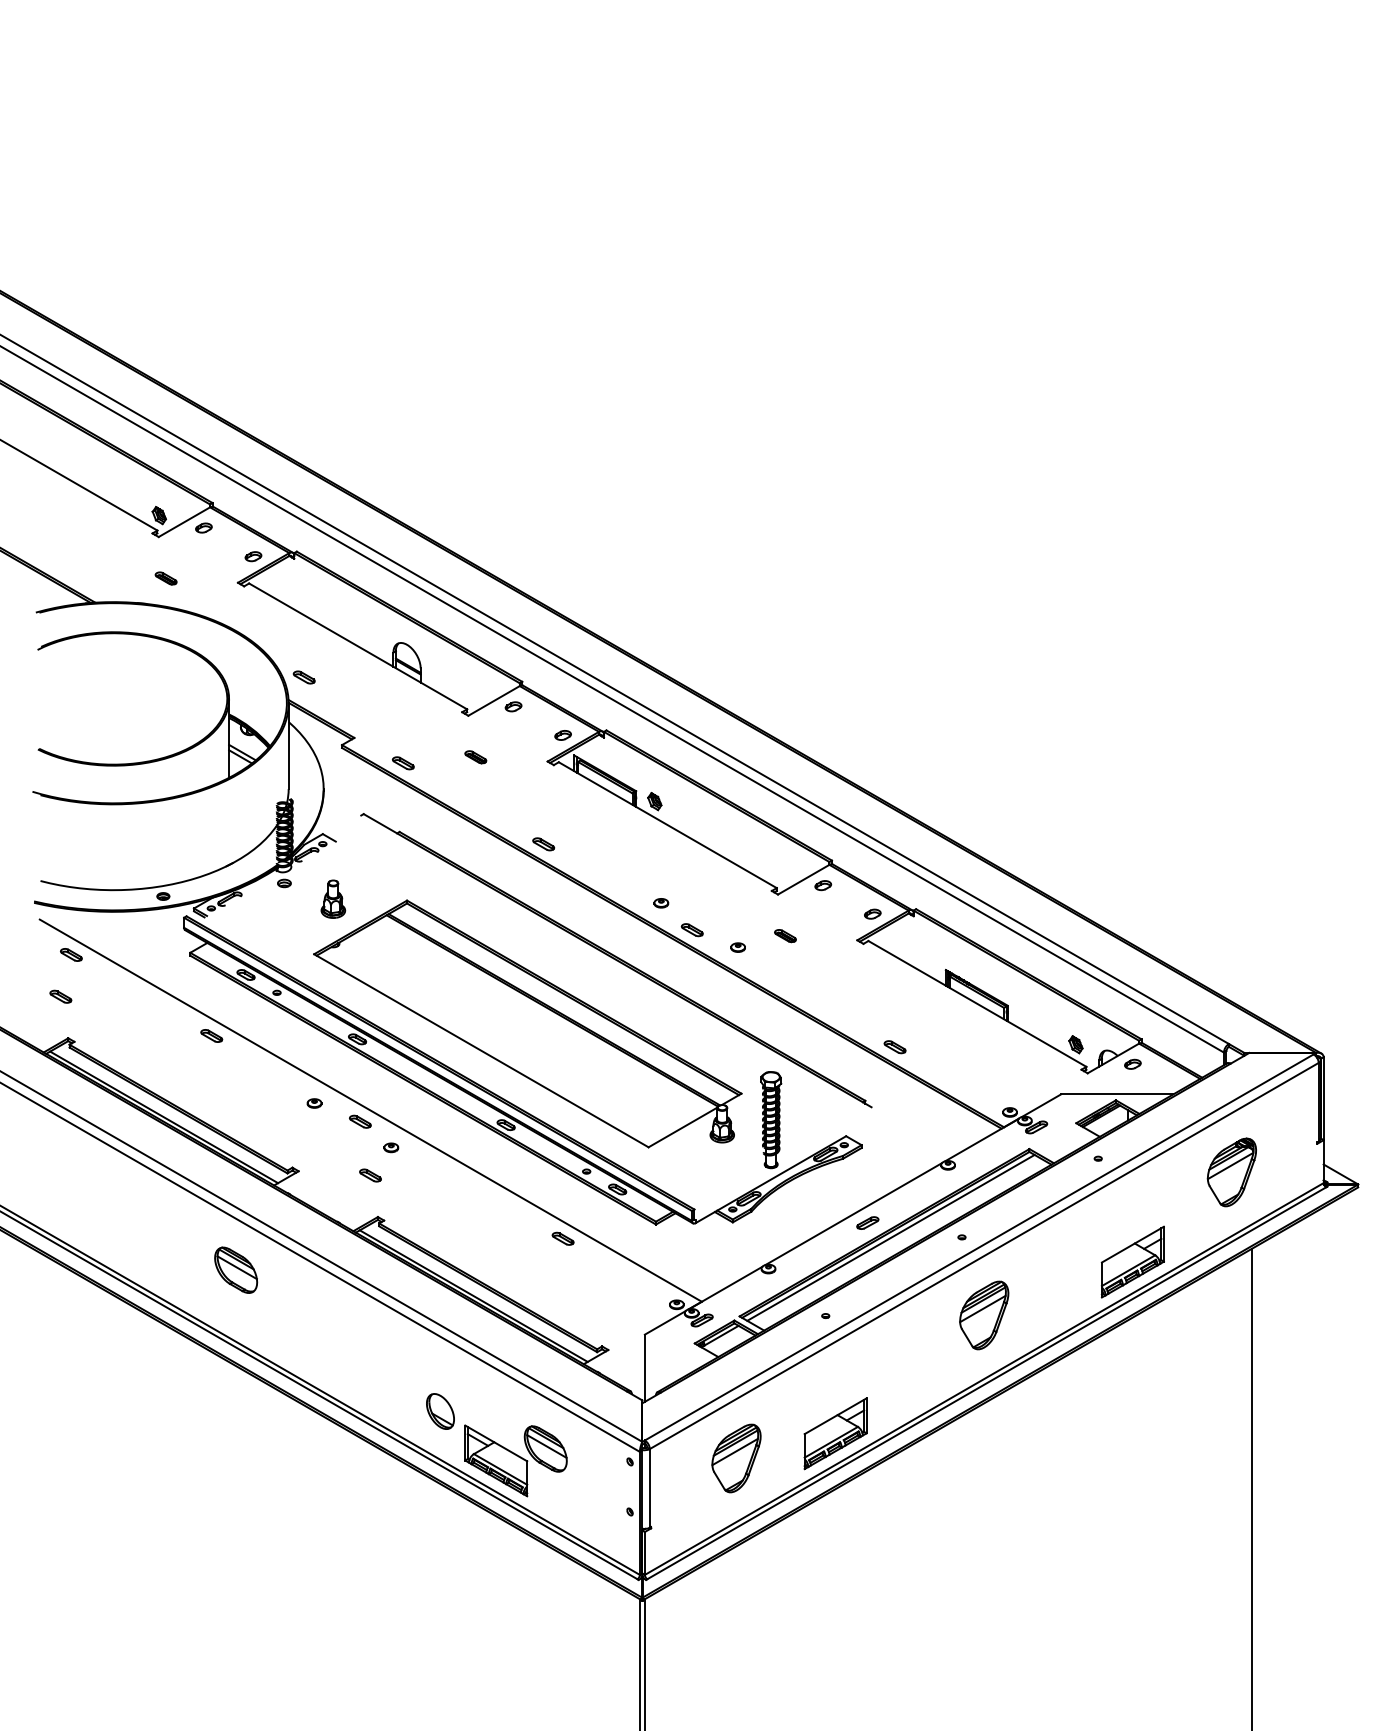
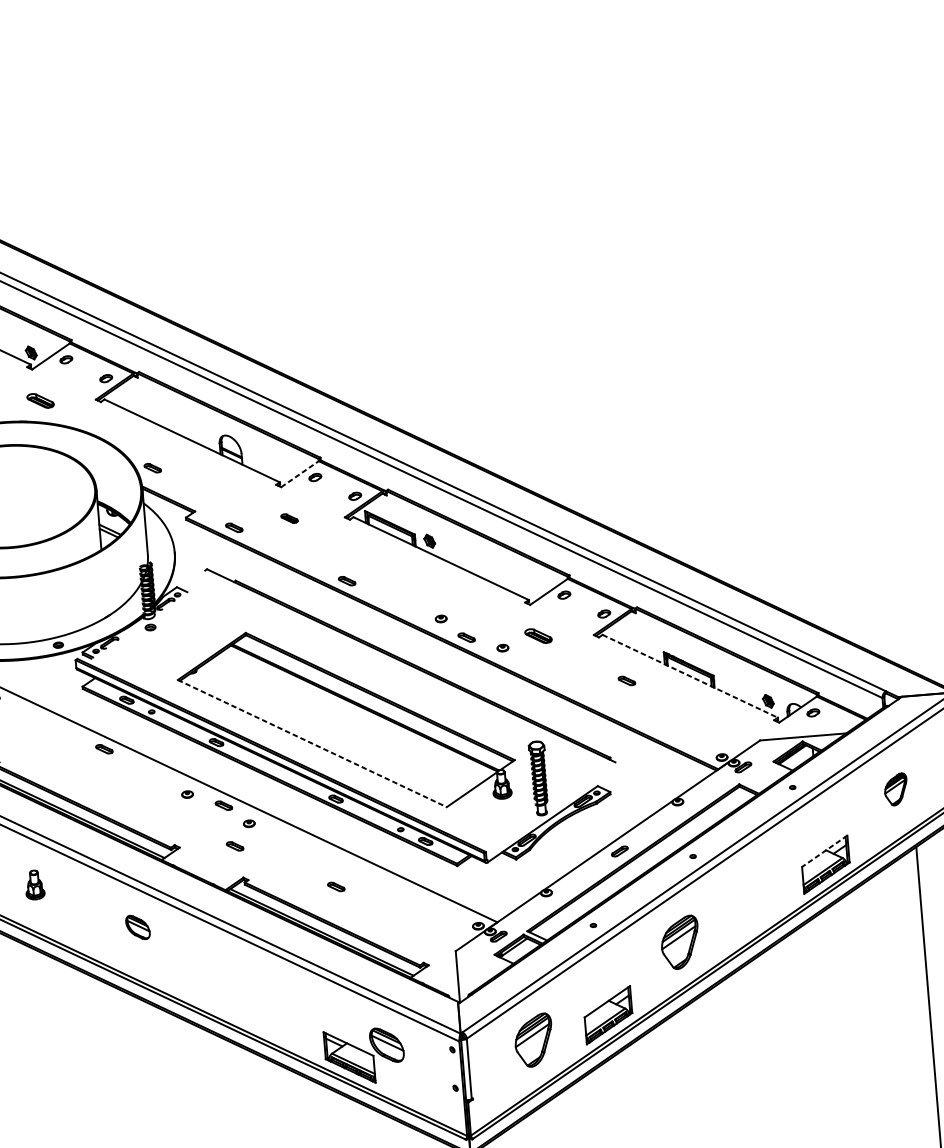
part: (165, 578) -> (40, 400), size x1.6
line: (494, 700) -> (300, 473), solid -> dashed
part: (333, 898) -> (34, 884), moved
part: (785, 936) -> (538, 636), size x1.6
line: (977, 1003) -> (690, 675), solid -> dashed
part: (894, 1047) -> (626, 681), moved
line: (481, 1051) -> (312, 744), solid -> dashed
part: (1231, 1172) -> (895, 789), size x0.6
line: (890, 1237) -> (638, 861), removed
part: (562, 1238) -> (335, 886), moved
line: (1132, 1244) -> (824, 851), solid -> dashed
part: (236, 1269) -> (138, 926), size x0.7
part: (984, 1315) -> (680, 942), moved
part: (440, 1411) -> (303, 1023), removed

